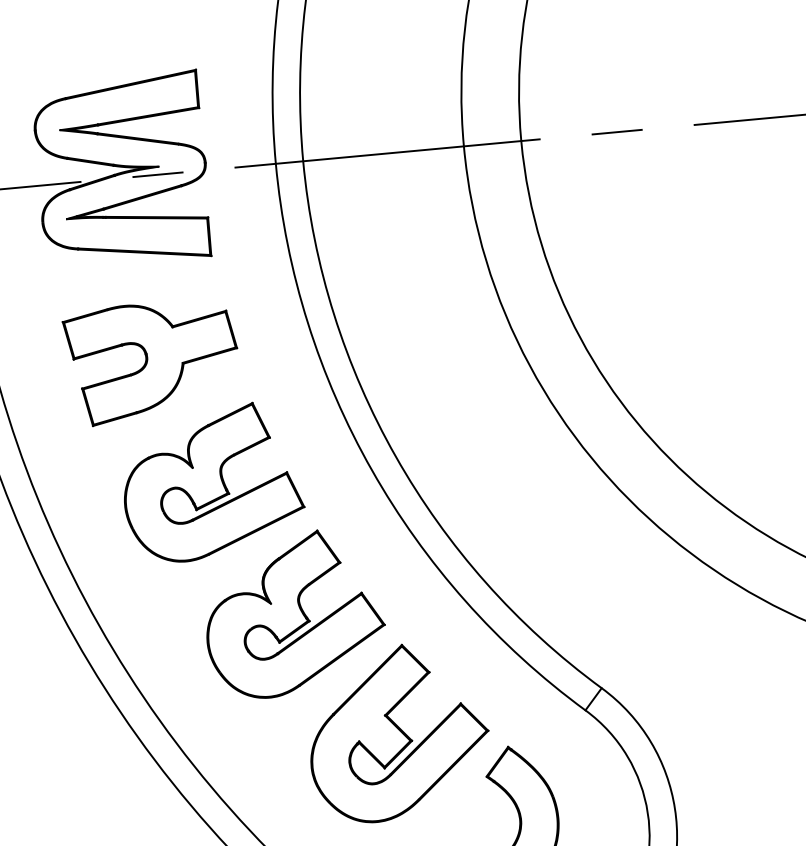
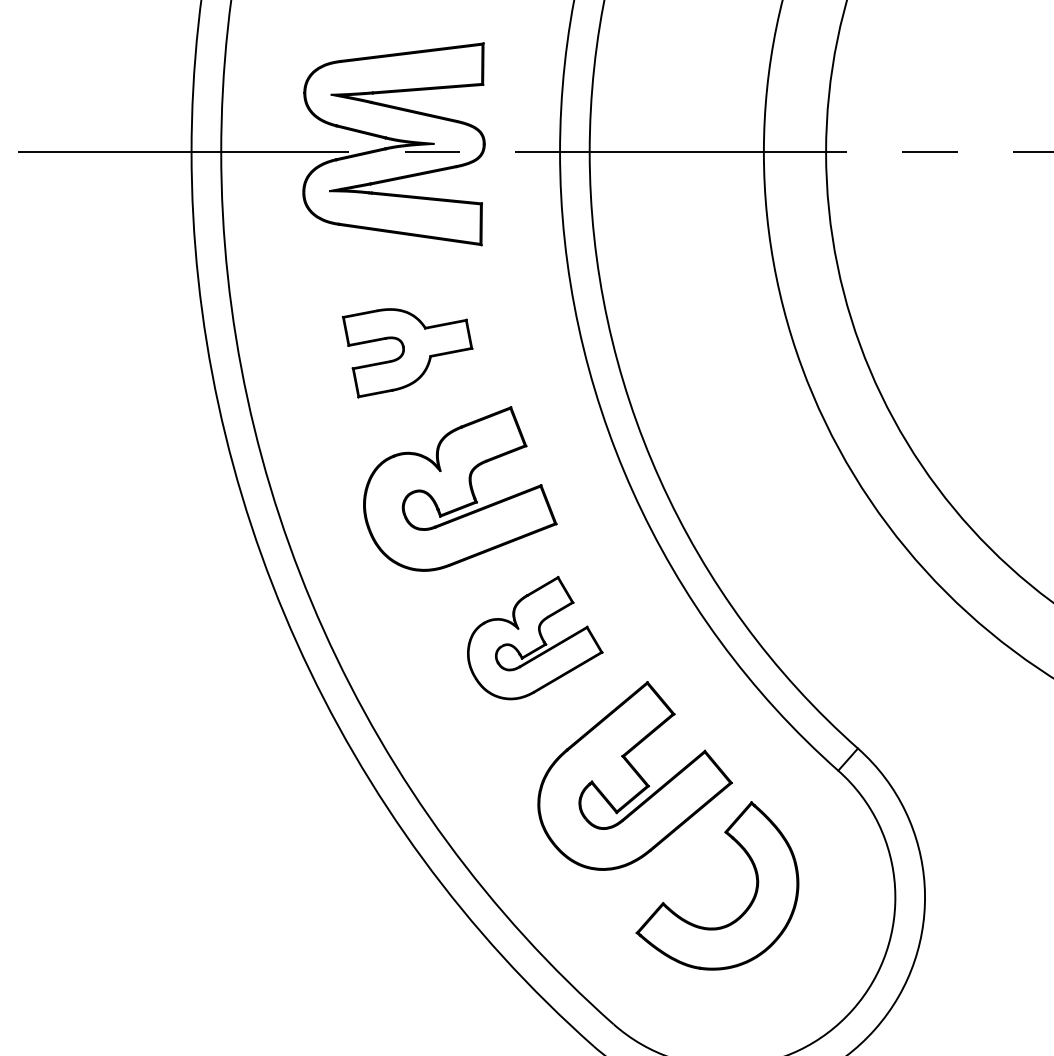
part: (152, 362) -> (407, 353), size x0.7
part: (294, 613) -> (535, 637), size x0.7

